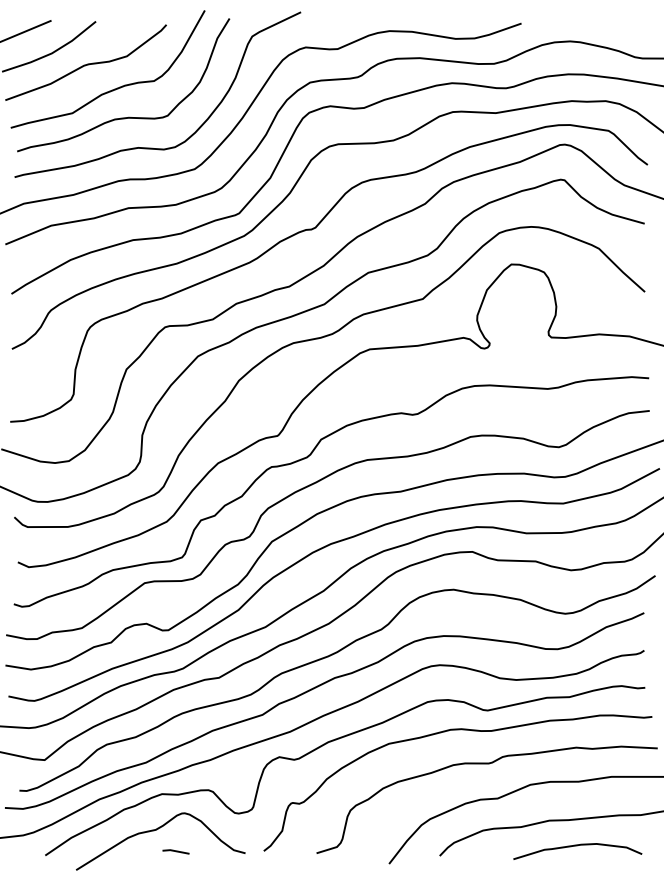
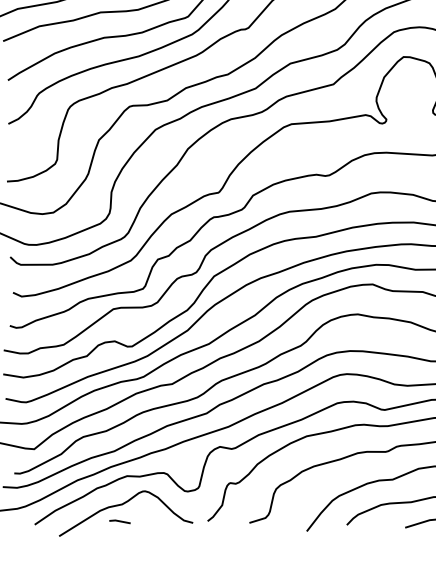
line: (175, 851) -> (119, 521), moved

